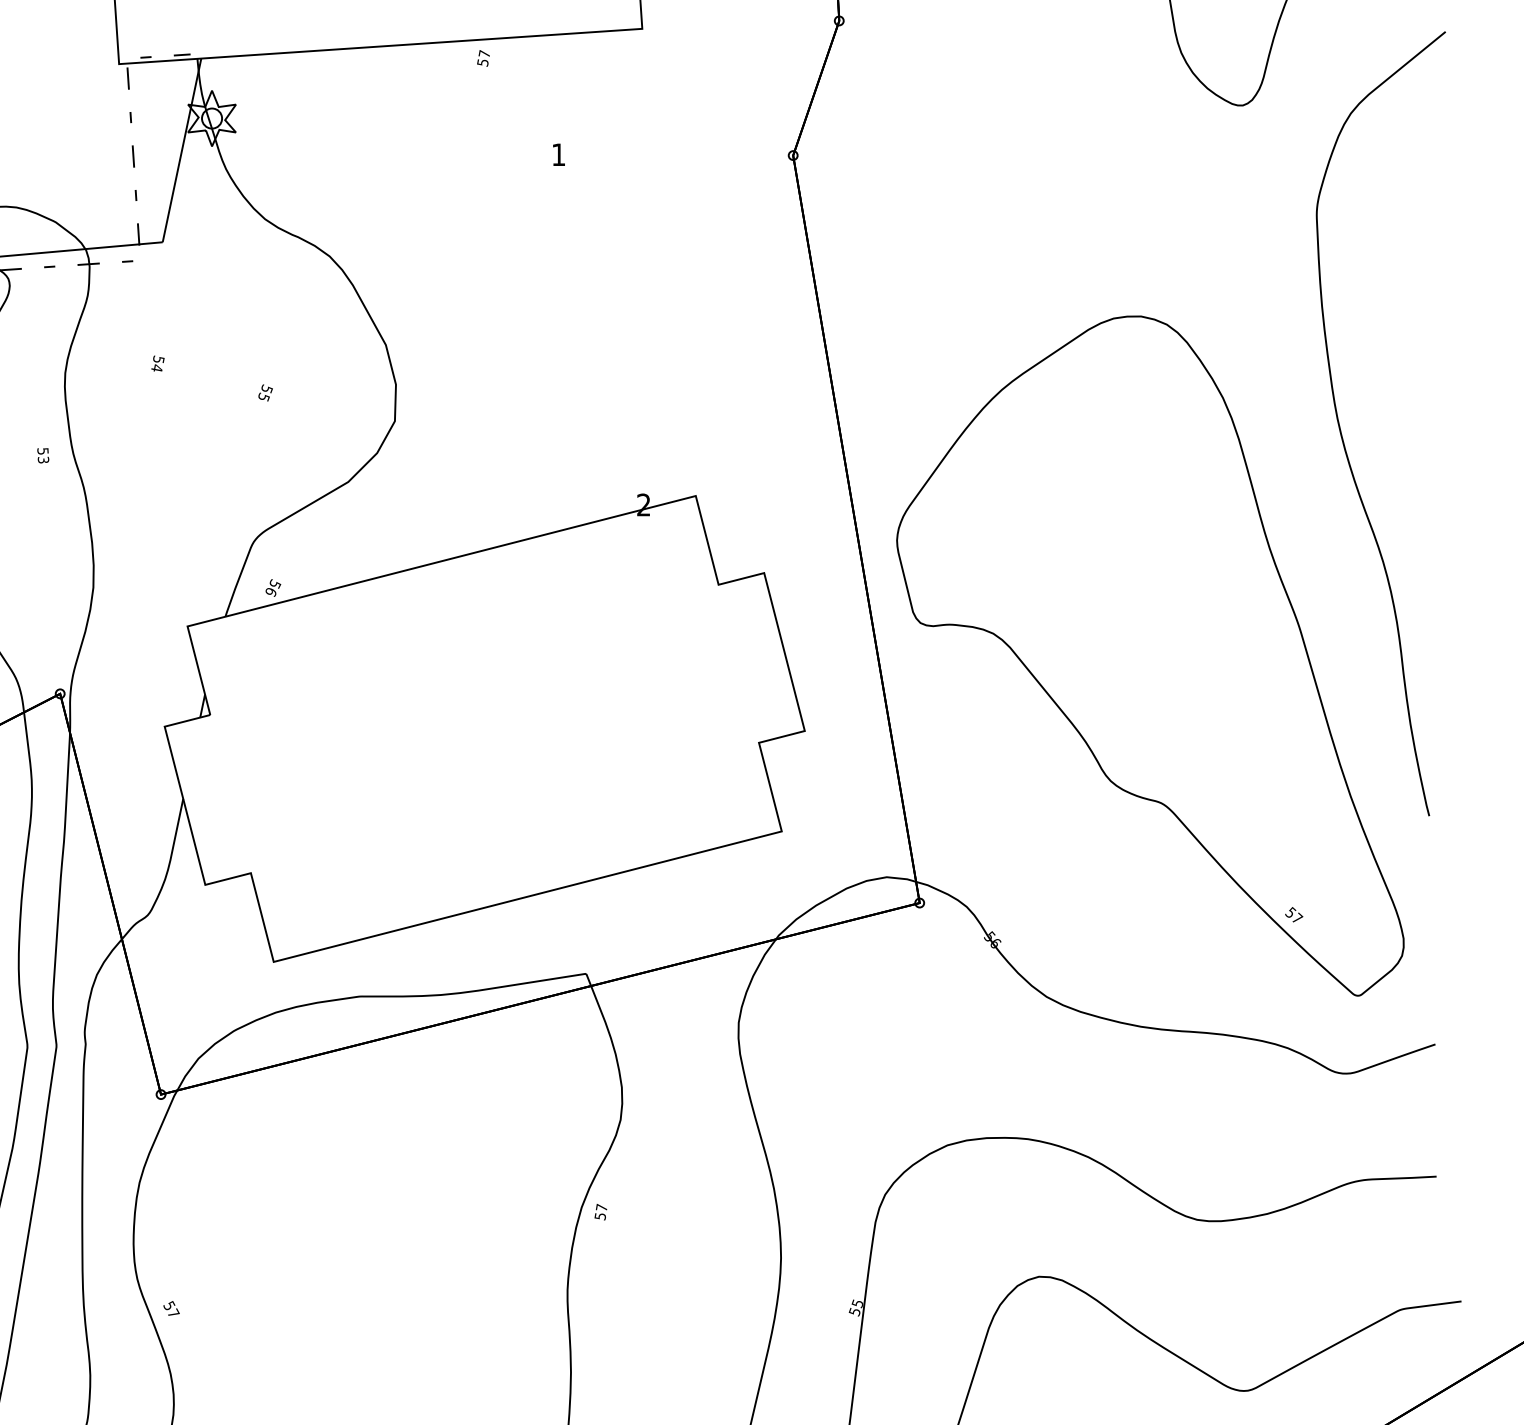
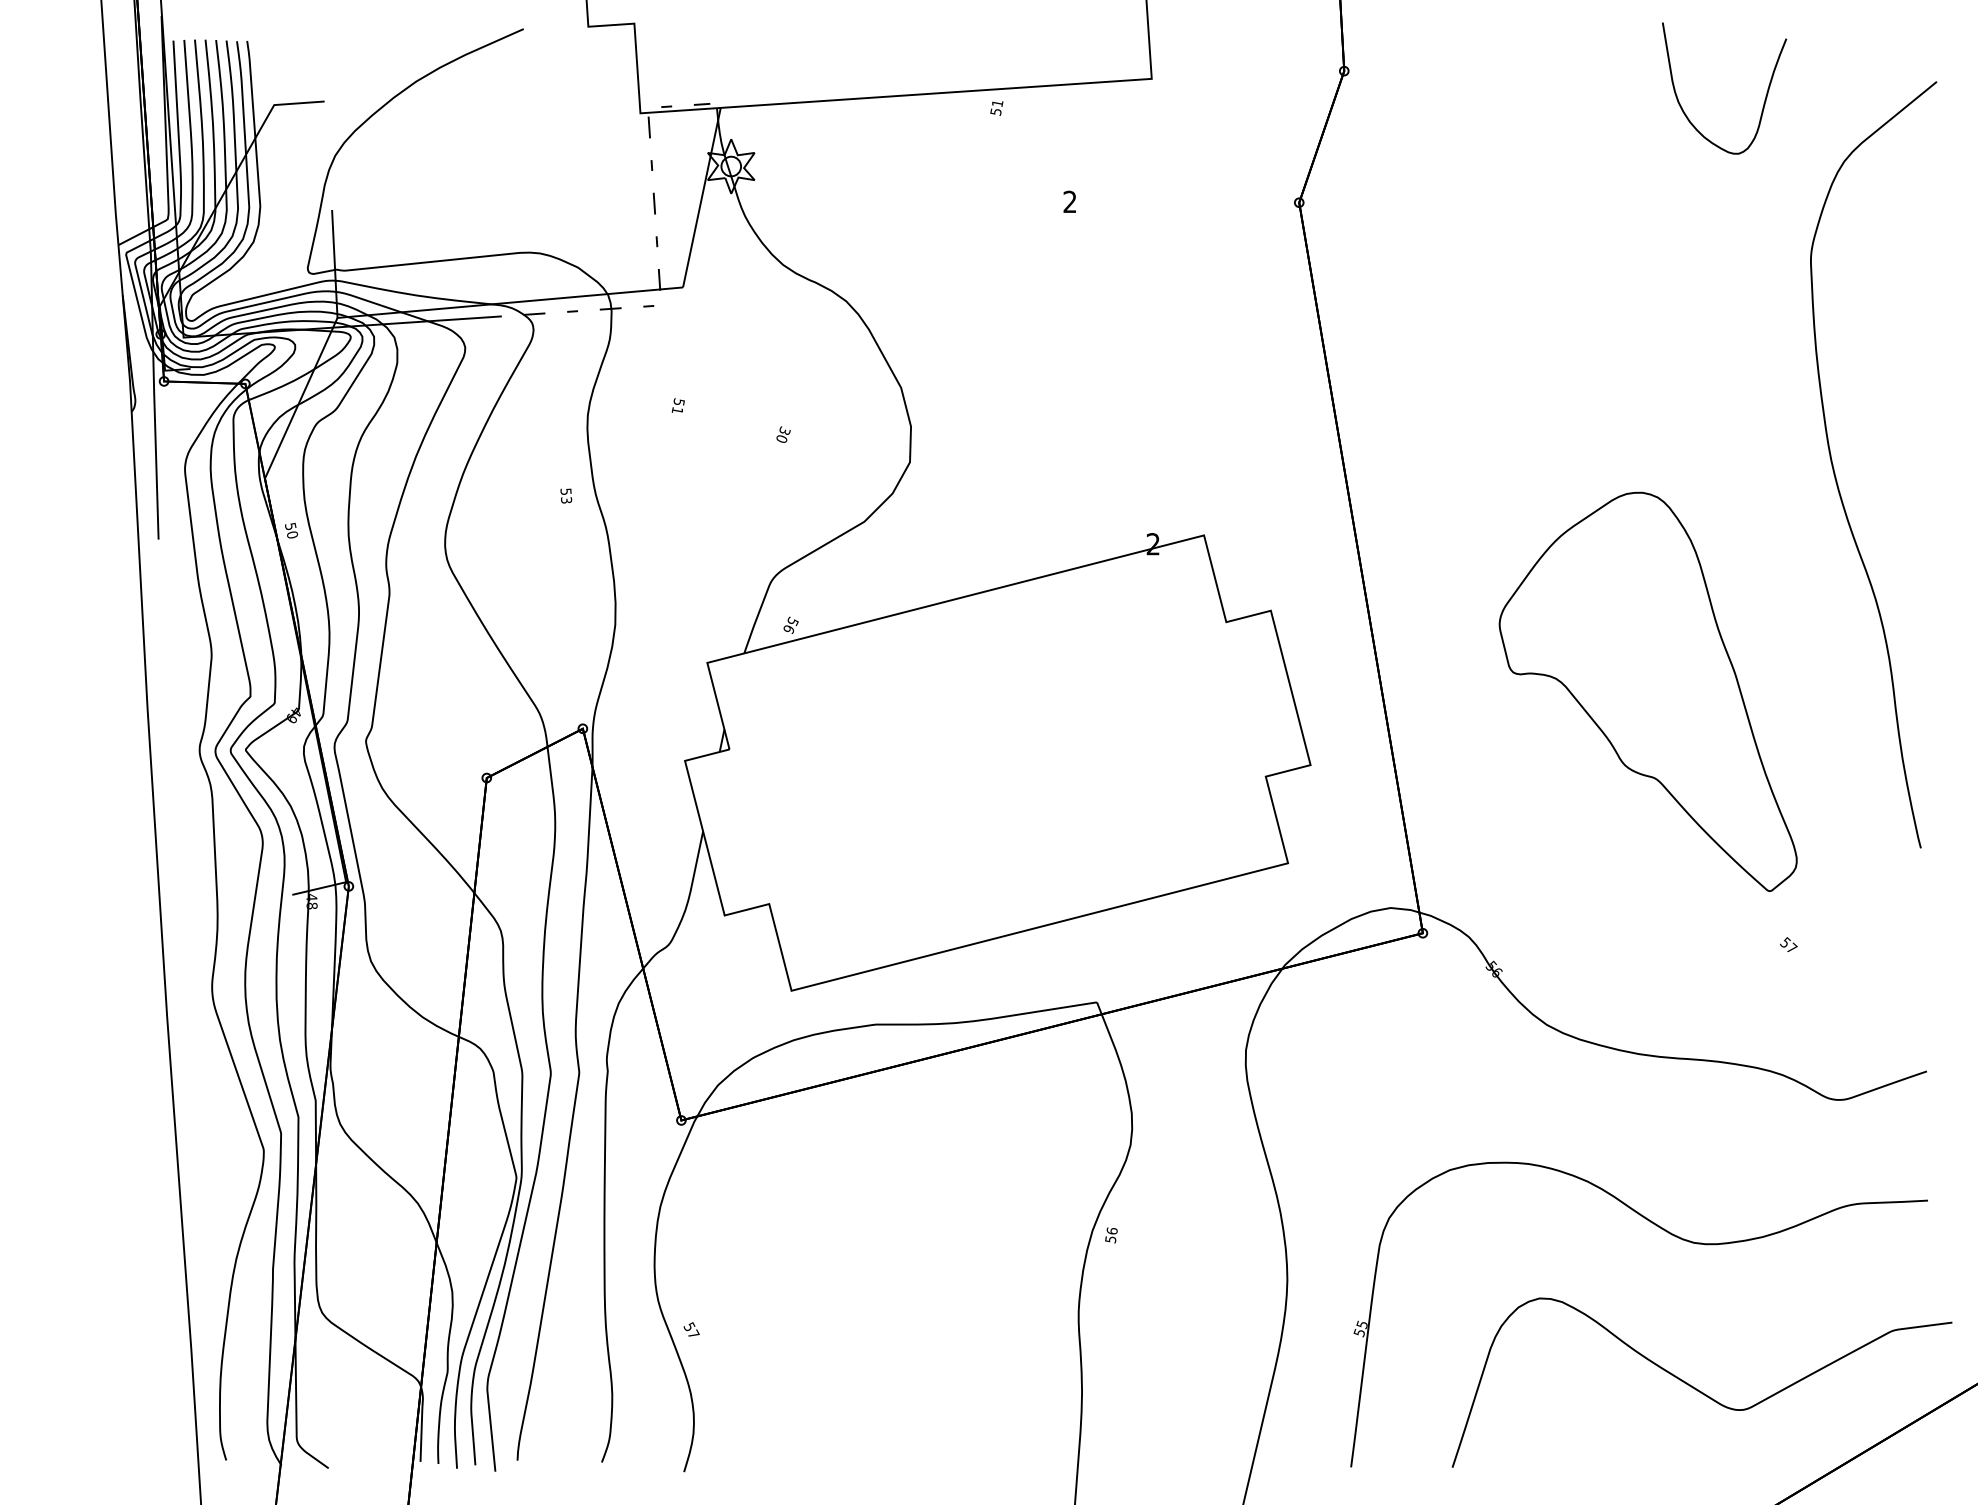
text: (484, 53) -> (997, 102), 57 -> 51
text: (558, 154) -> (1069, 201), 1 -> 2
text: (156, 367) -> (676, 409), 54 -> 51
text: (265, 393) -> (783, 435), 55 -> 30
part: (1149, 655) -> (1647, 691), size x0.6
text: (601, 1207) -> (1111, 1230), 57 -> 56

